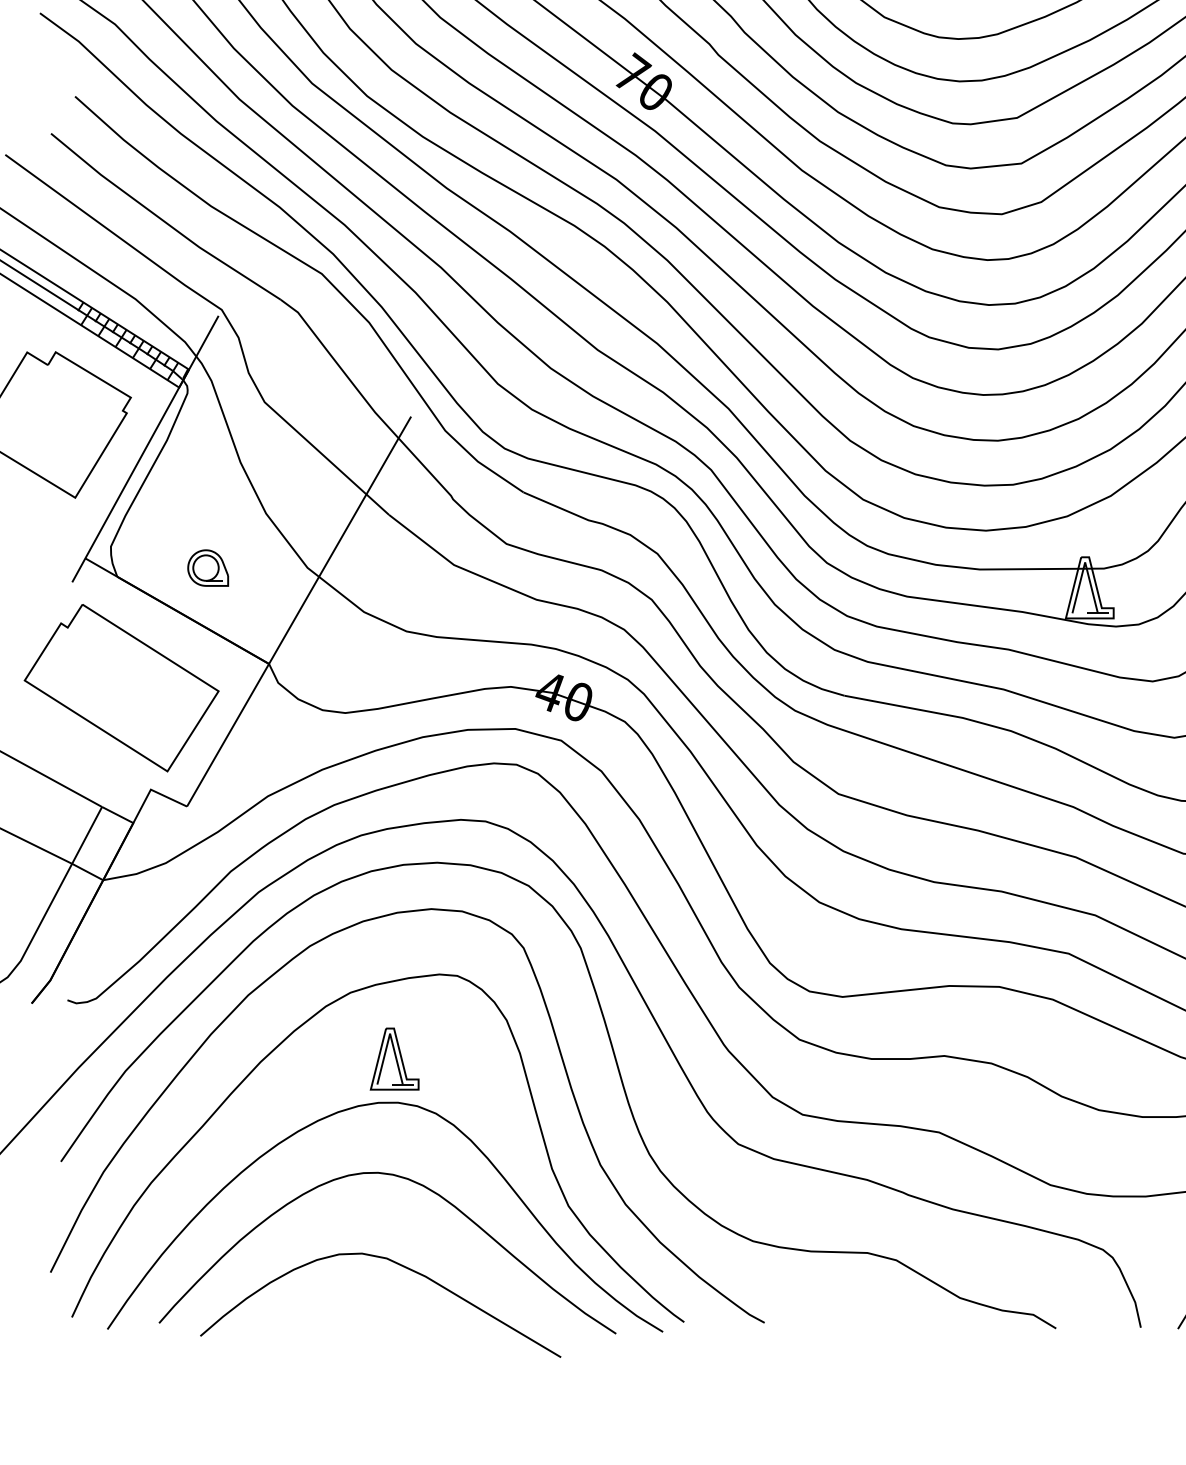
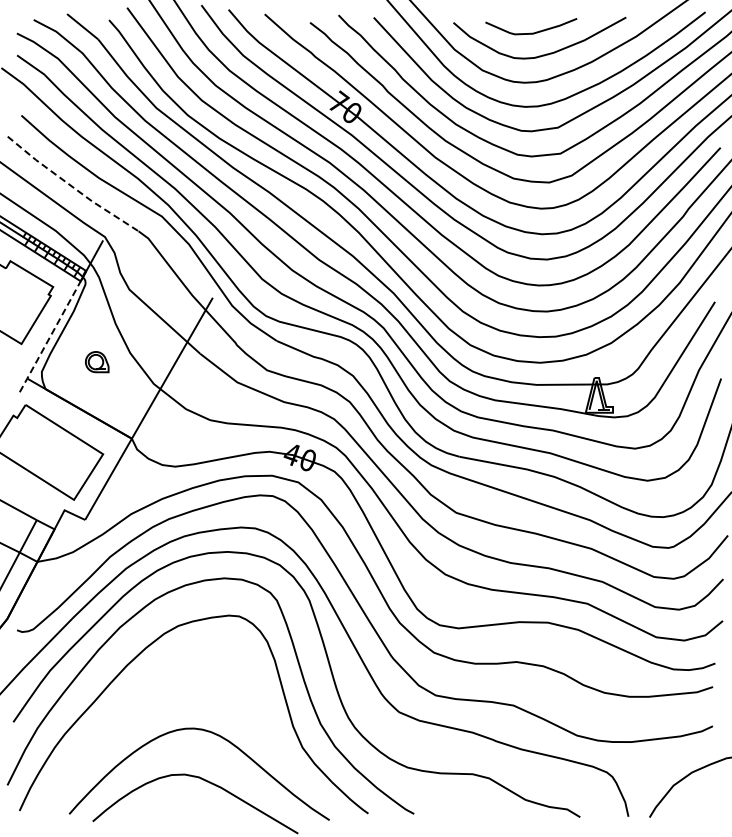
line: (164, 221) -> (72, 186), solid -> dashed
line: (126, 484) -> (50, 336), solid -> dashed
part: (208, 568) -> (97, 362), moved
part: (371, 1105) -> (190, 690), removed

